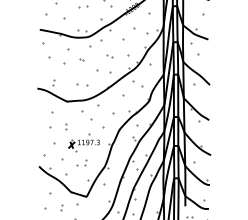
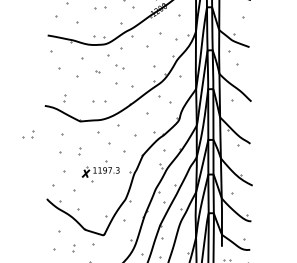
part: (109, 56) -> (119, 67), moved
part: (81, 162) -> (28, 134), moved

